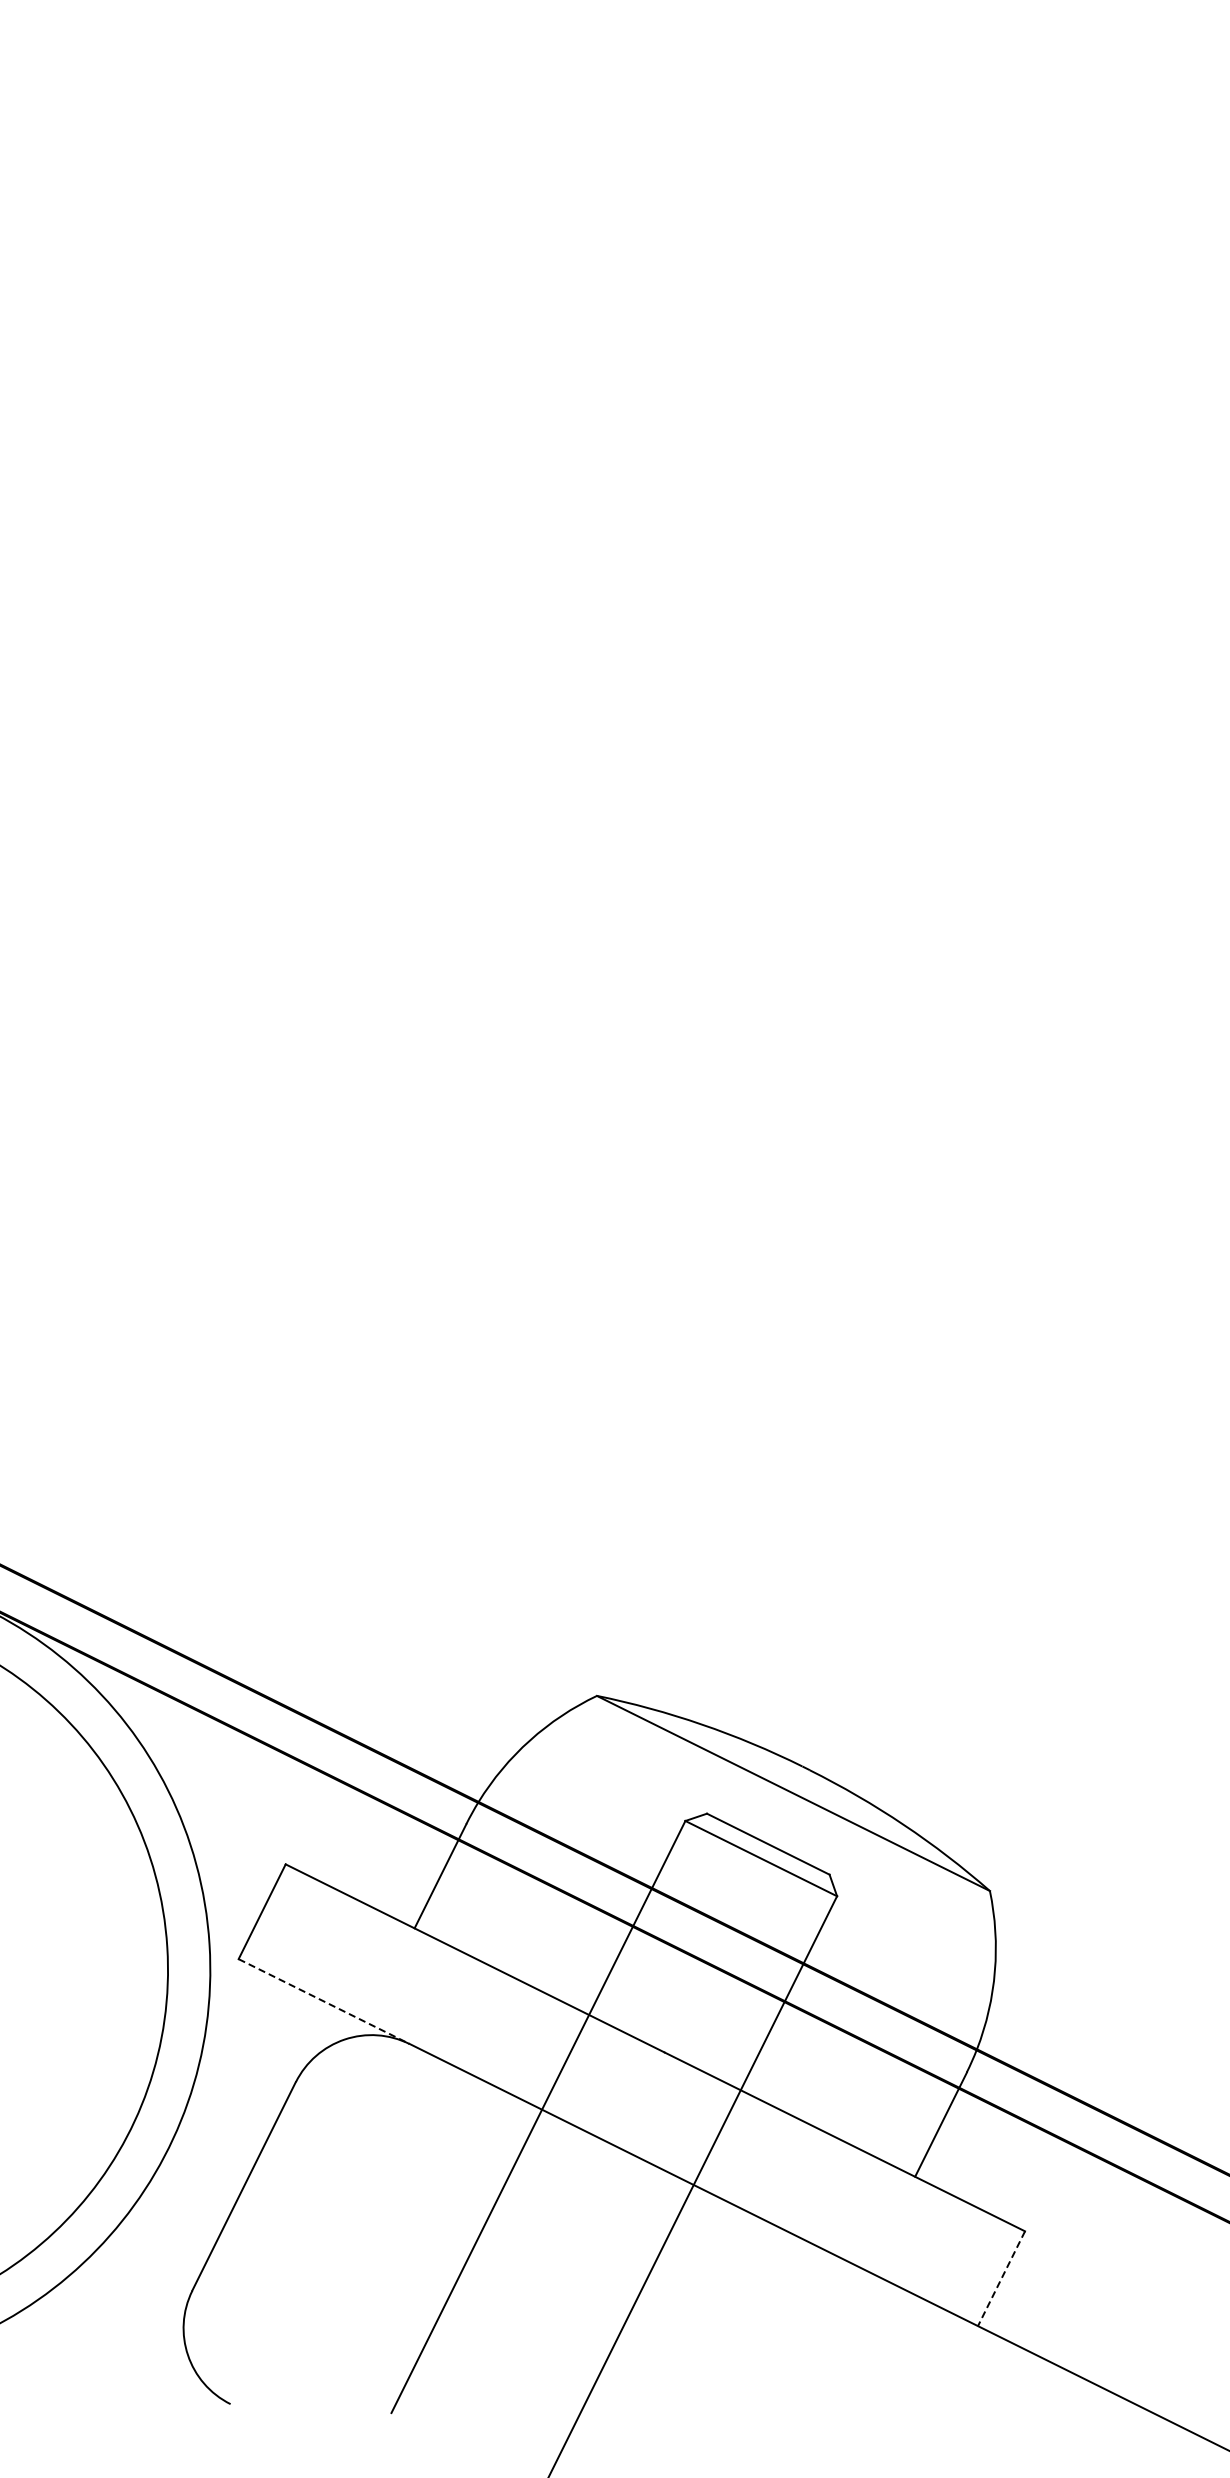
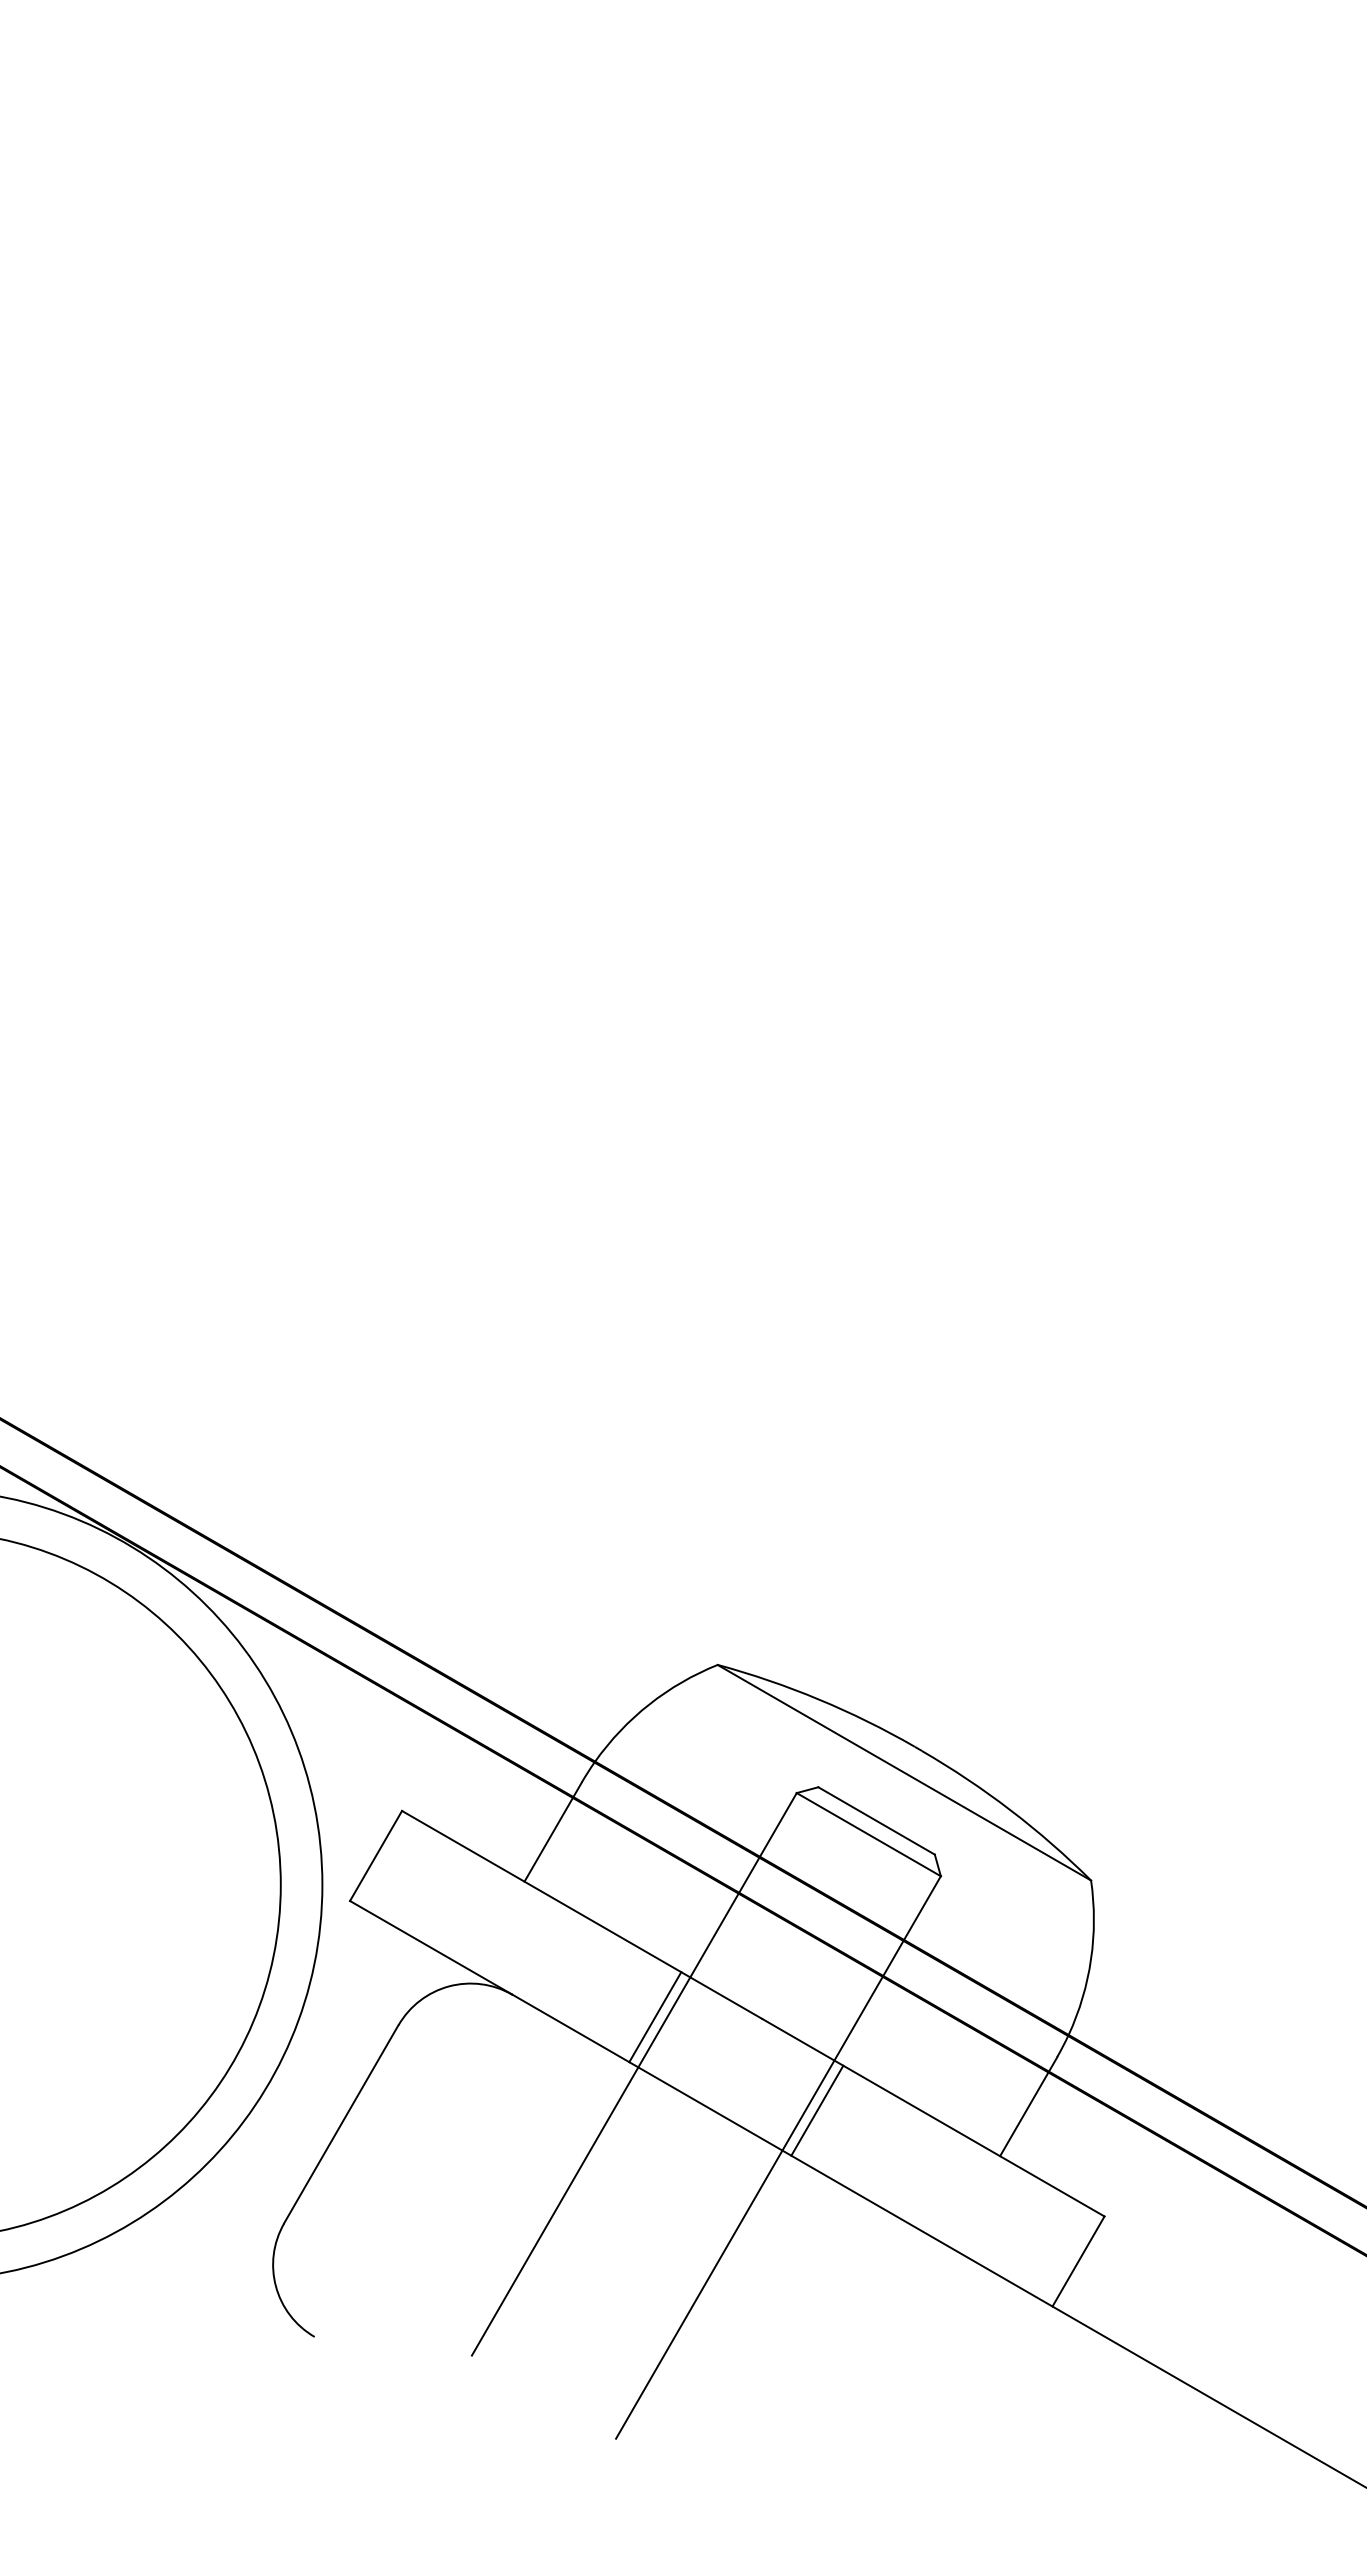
line: (324, 2001) -> (431, 1947), dashed -> solid
line: (556, 2057) -> (655, 2017), added
line: (726, 2142) -> (817, 2110), added
line: (1001, 2278) -> (1078, 2261), dashed -> solid

